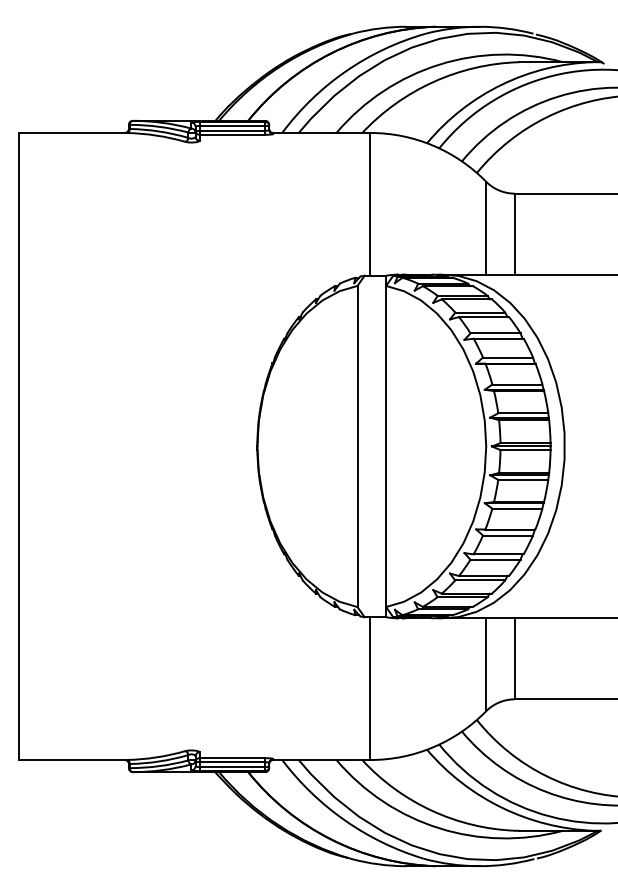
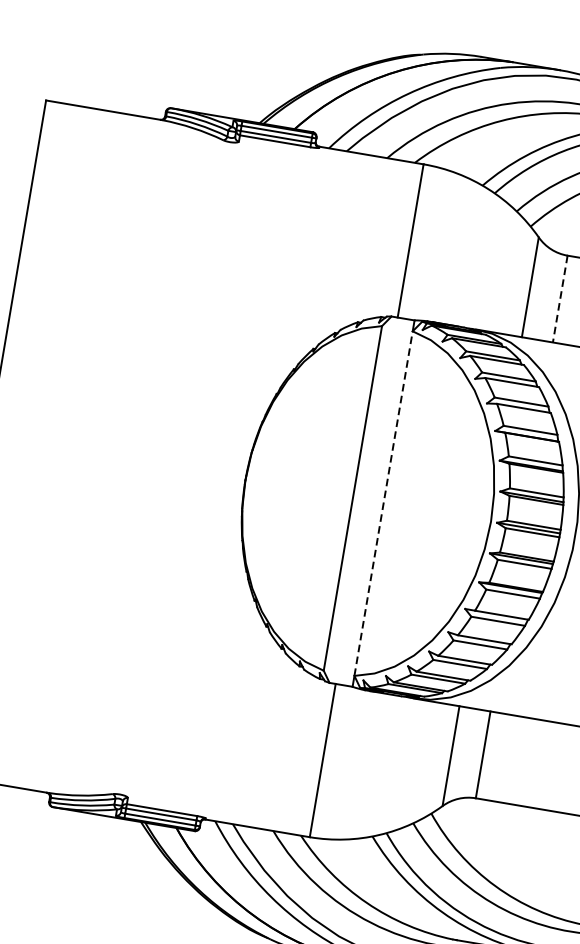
line: (514, 234) -> (559, 299), solid -> dashed
line: (386, 446) -> (383, 503), solid -> dashed

